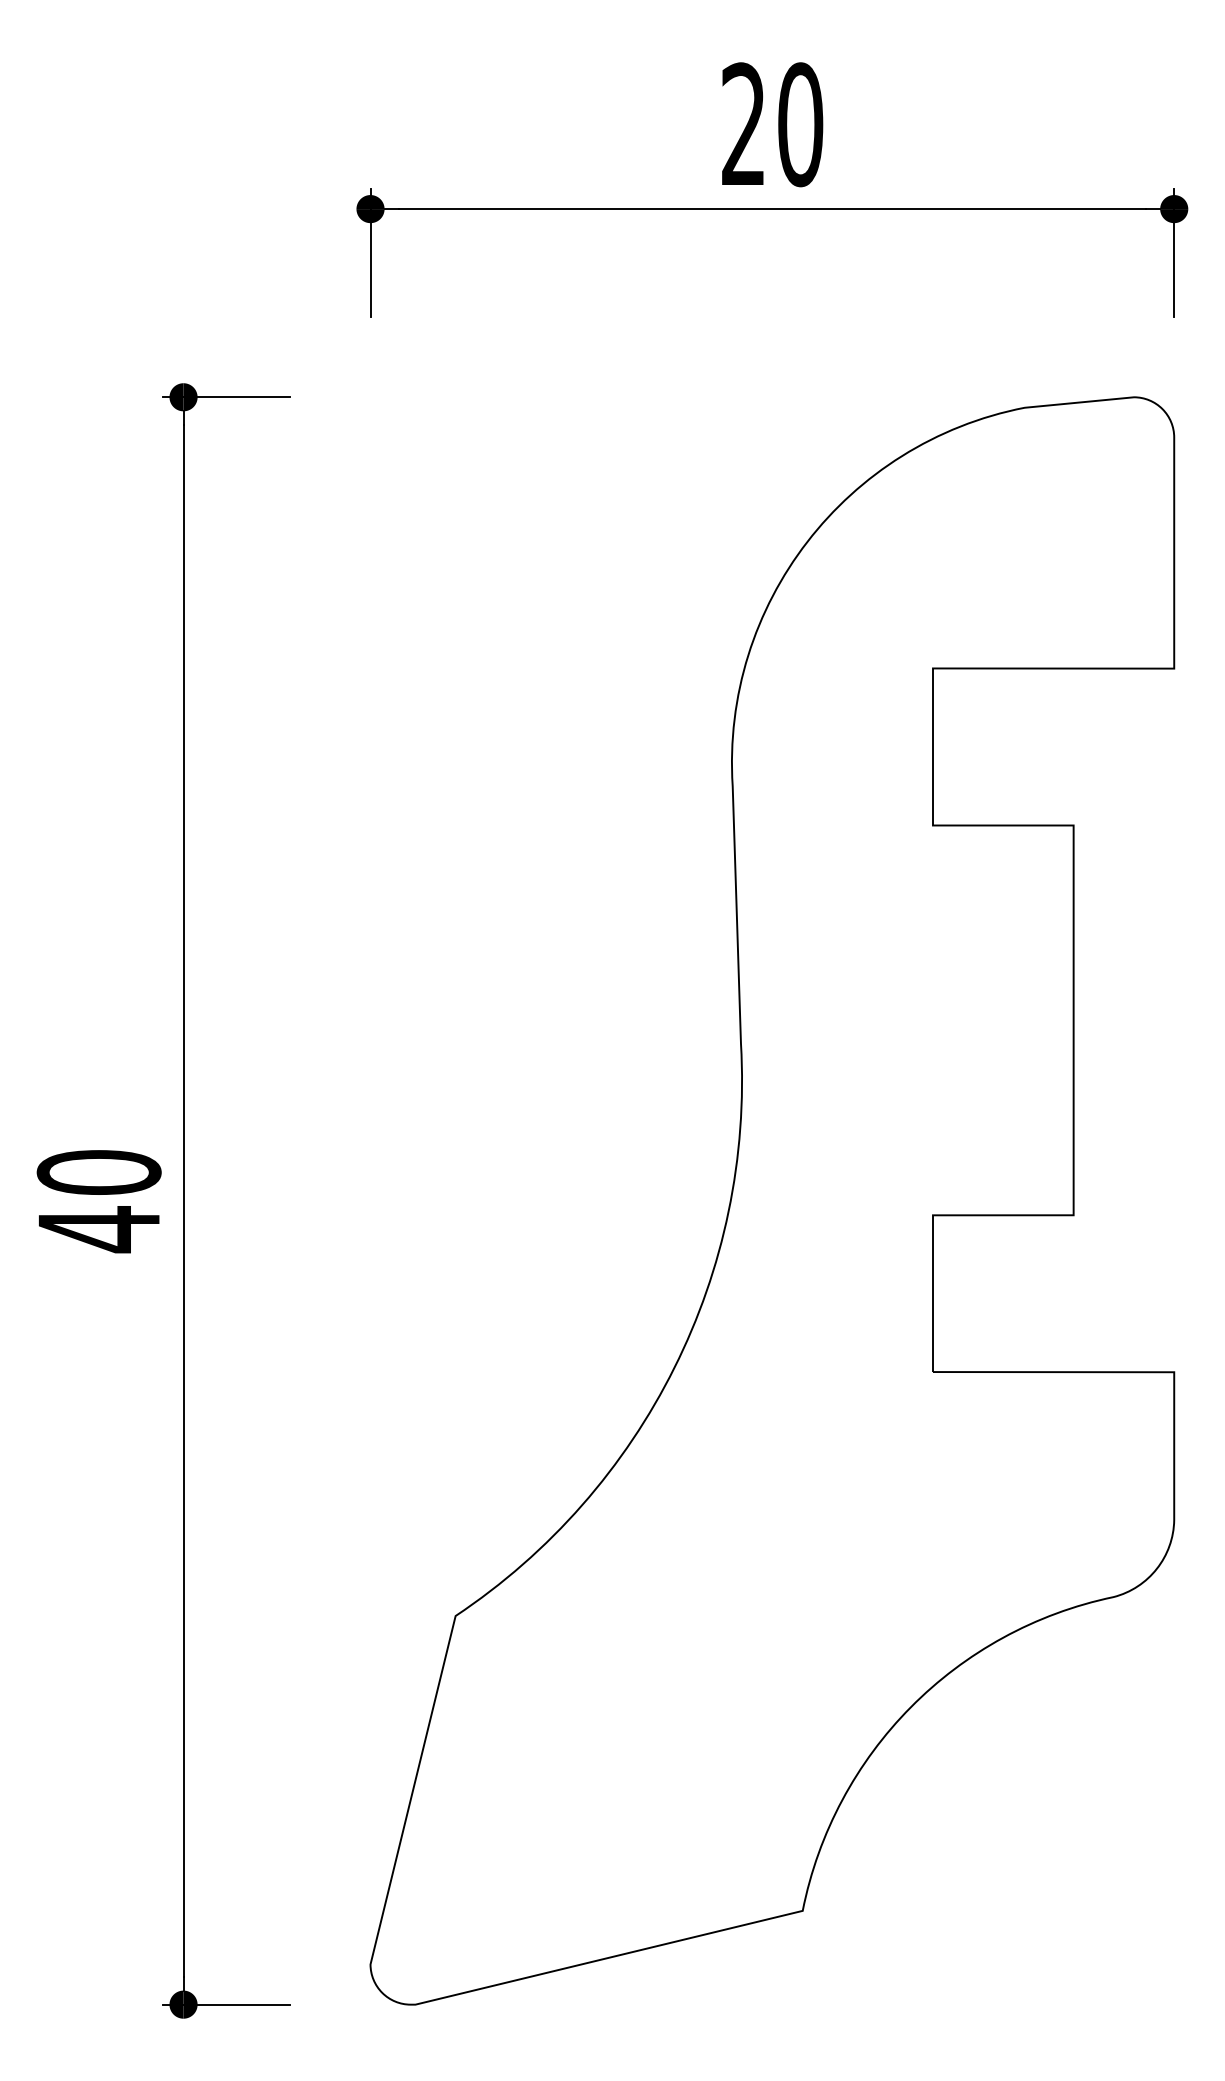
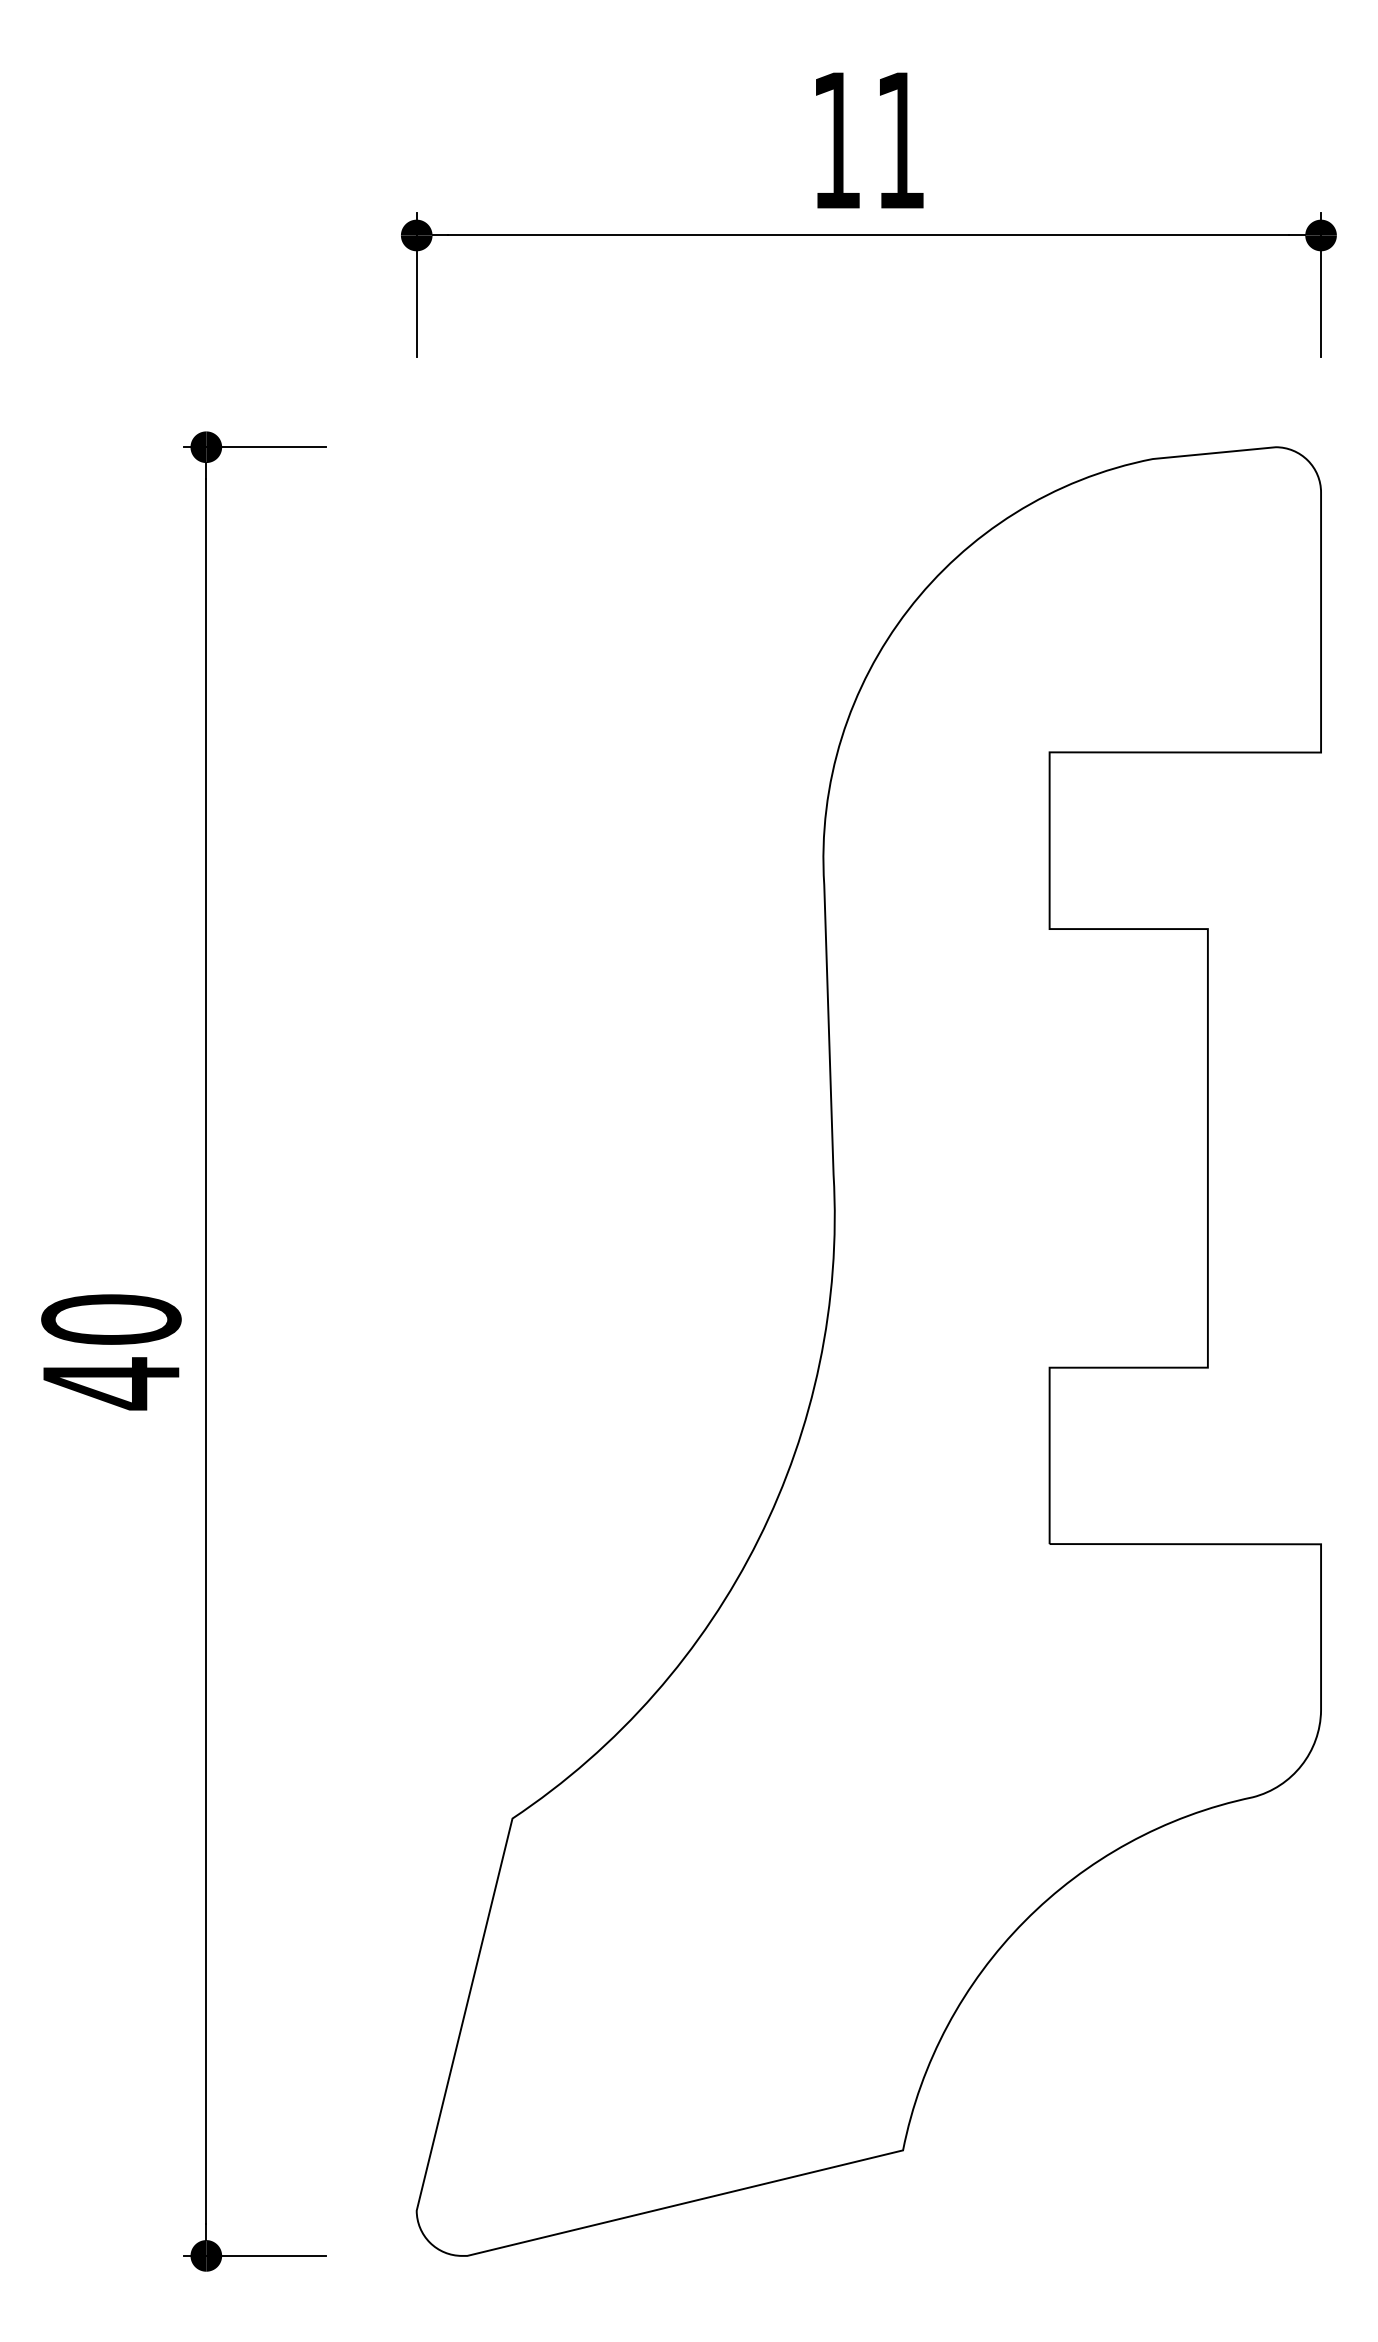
text: (772, 124) -> (869, 140), 20 -> 11

